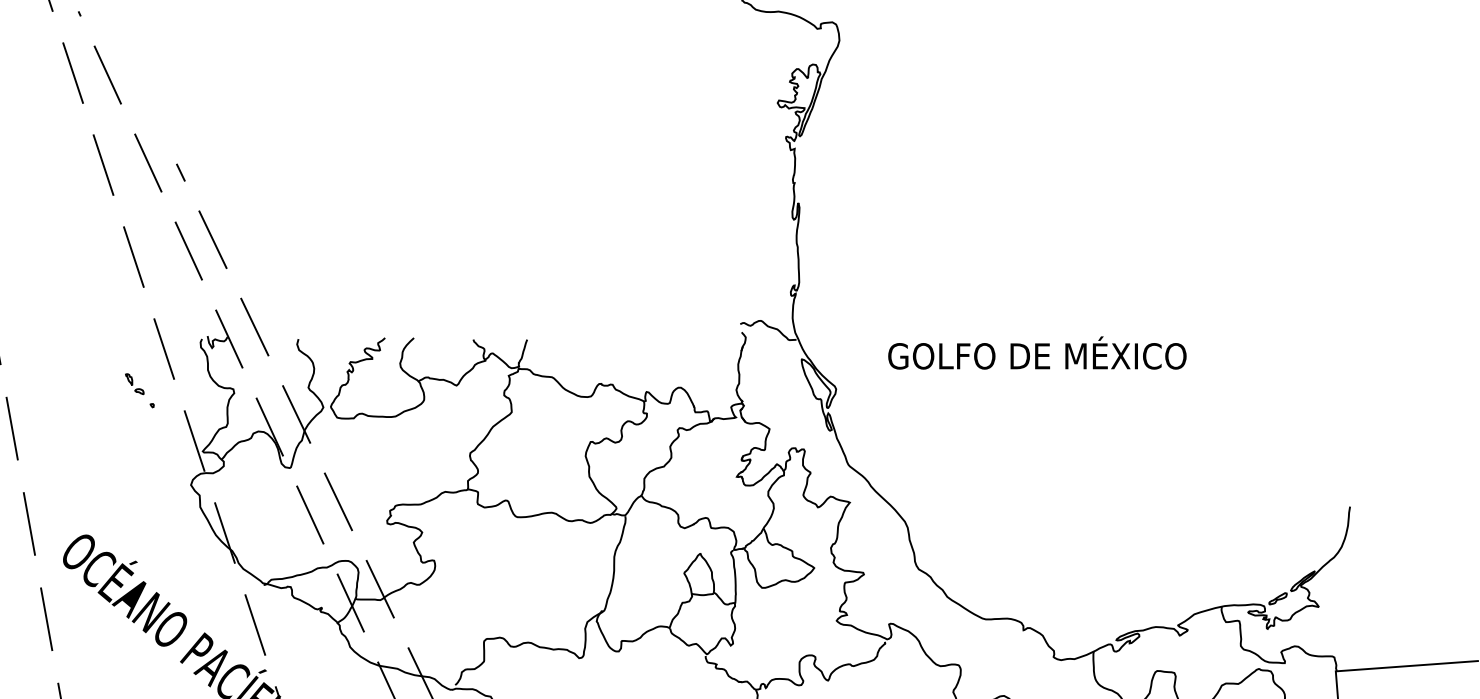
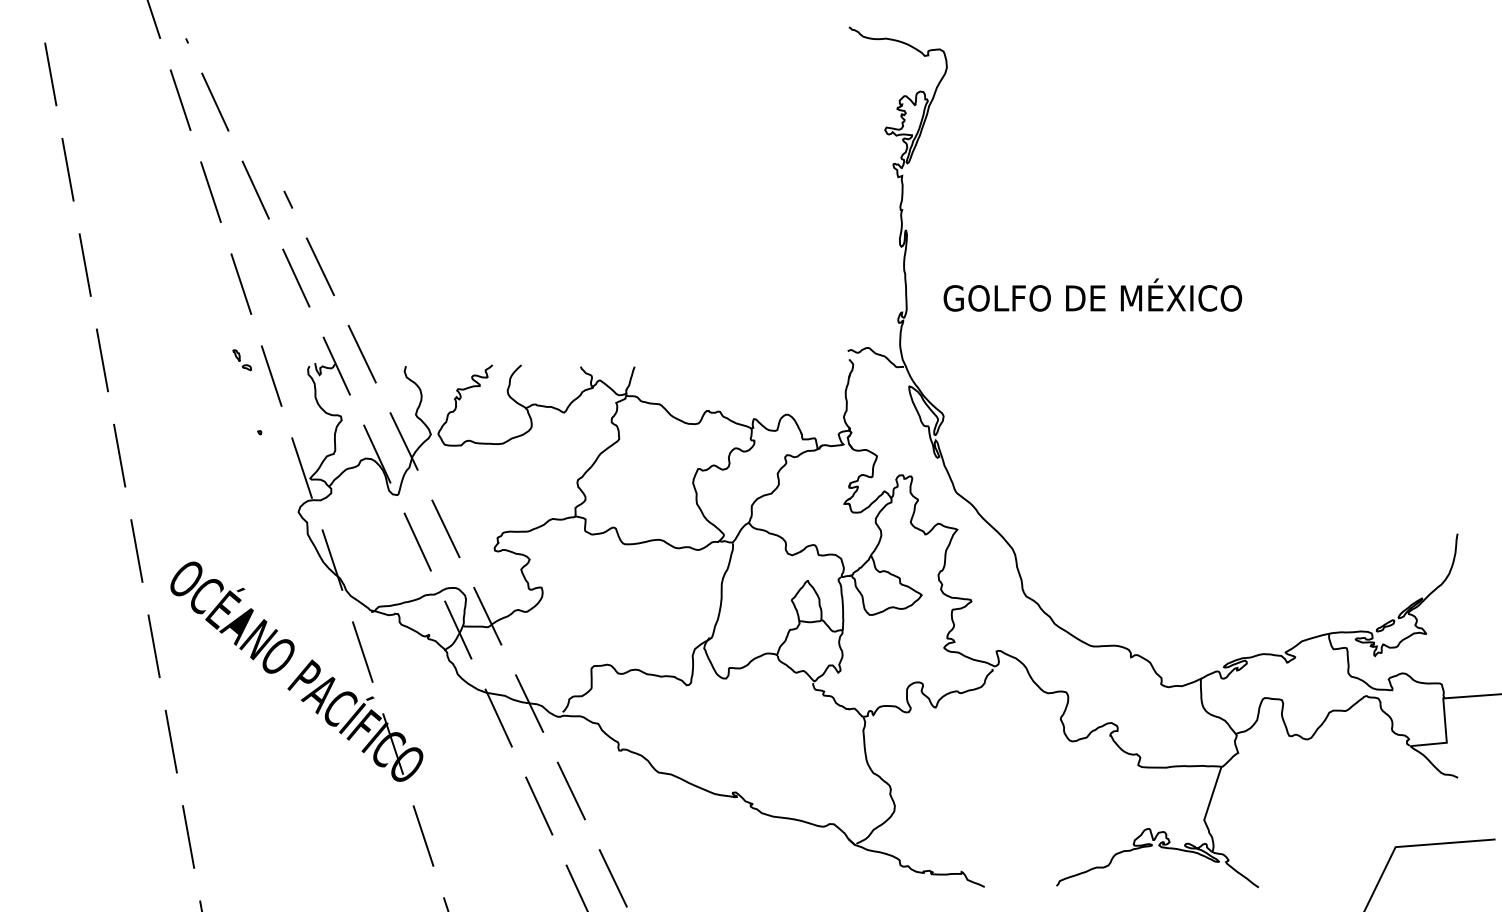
text: (1037, 352) -> (1092, 294), moved
part: (134, 384) -> (241, 360), moved

